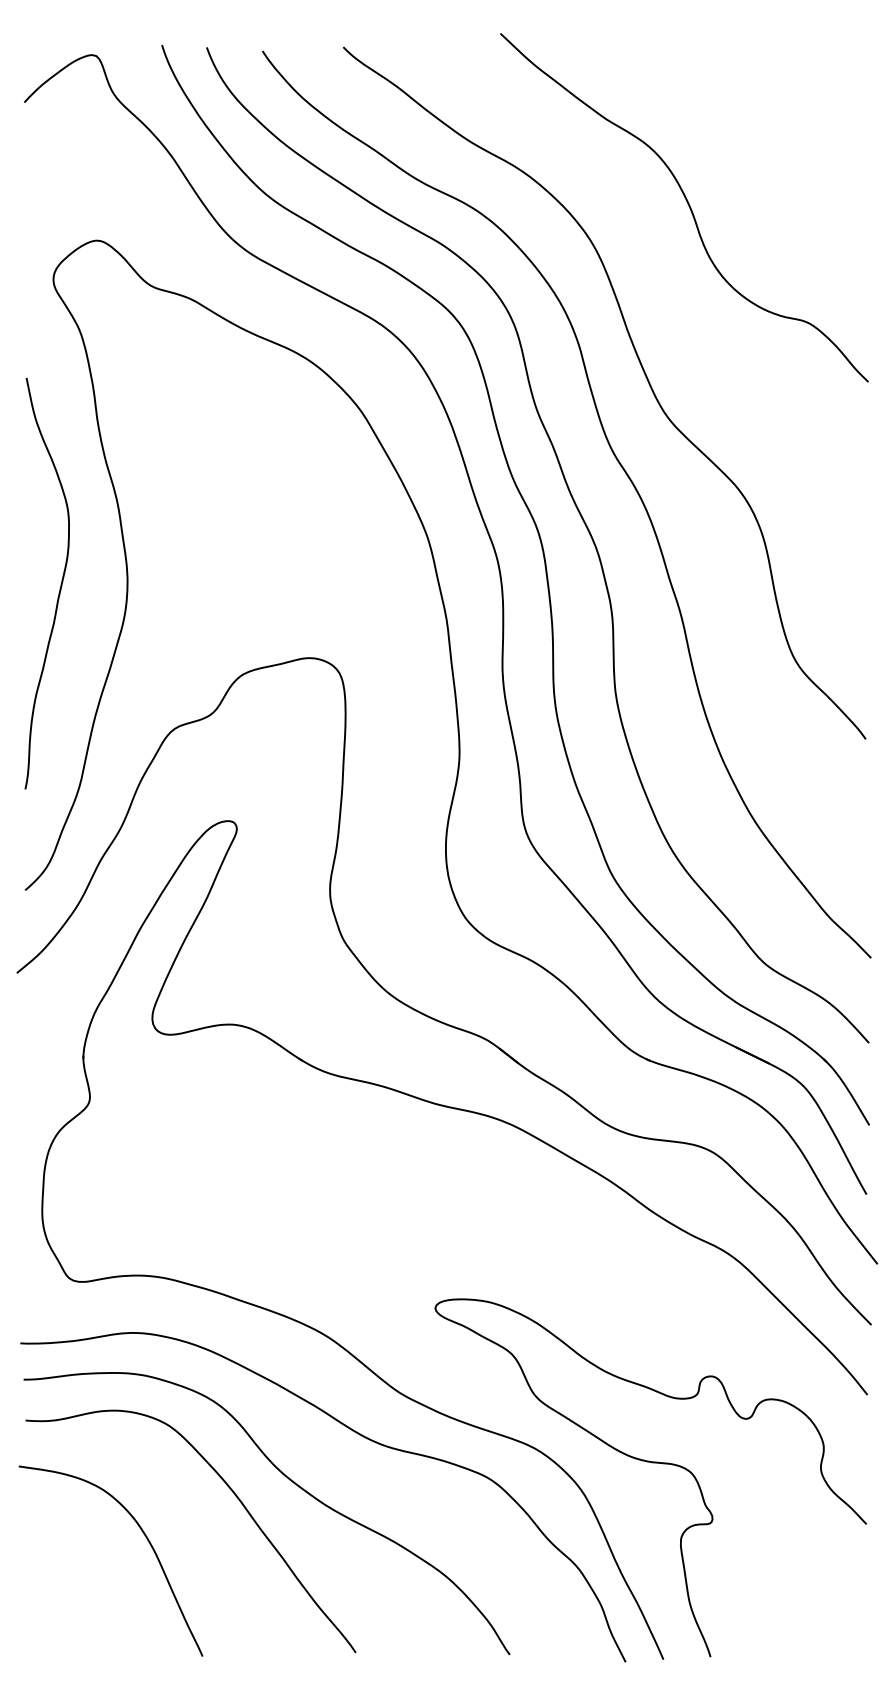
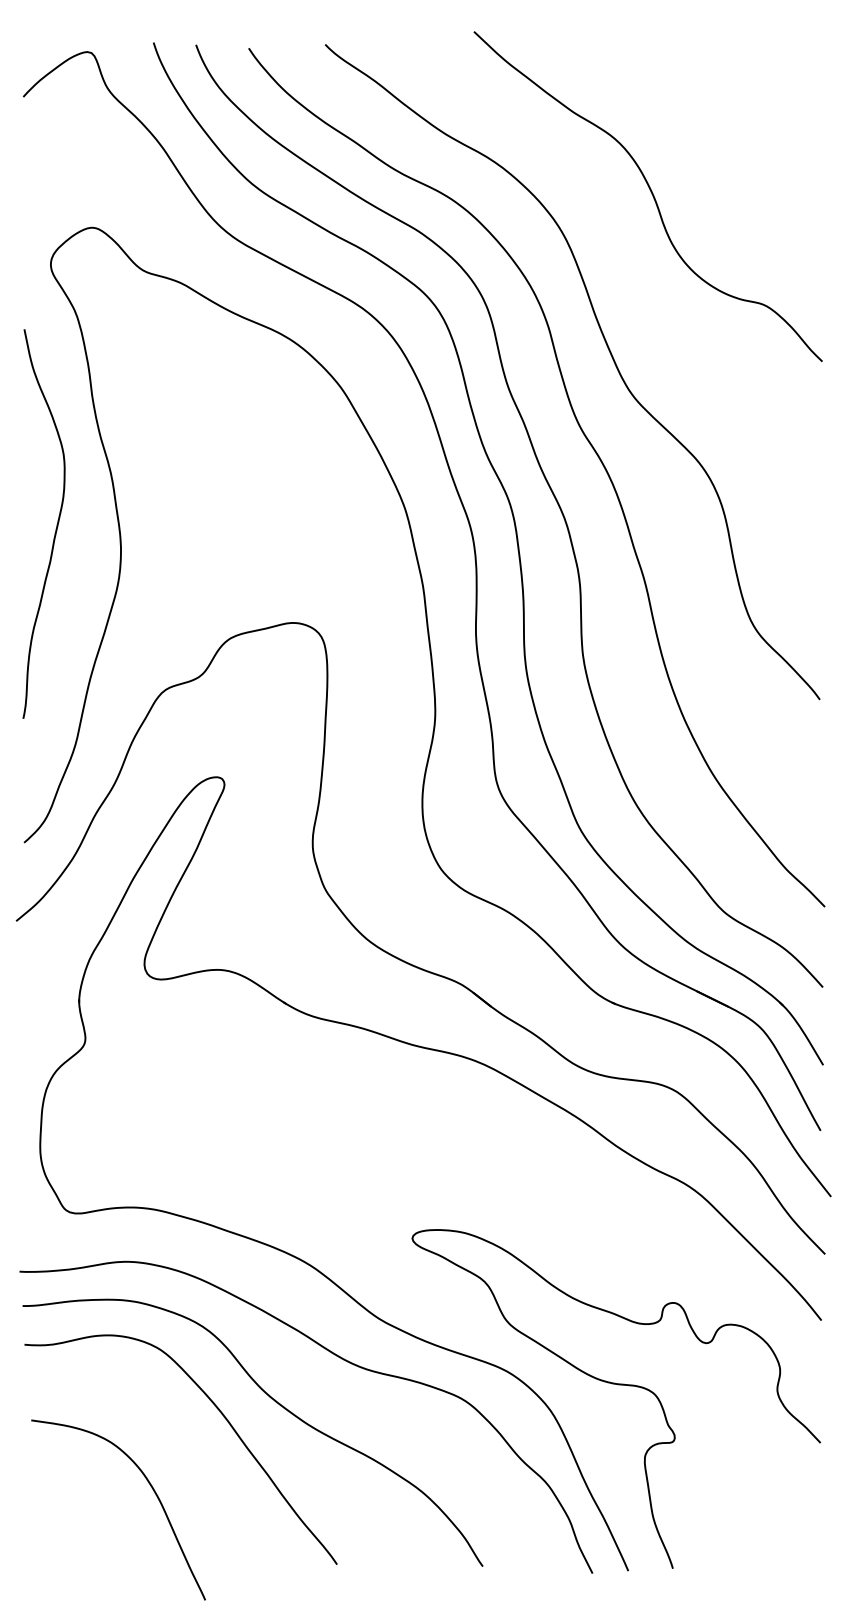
curve: (59, 588) -> (55, 528), moved
curve: (146, 1539) -> (152, 1489), moved

